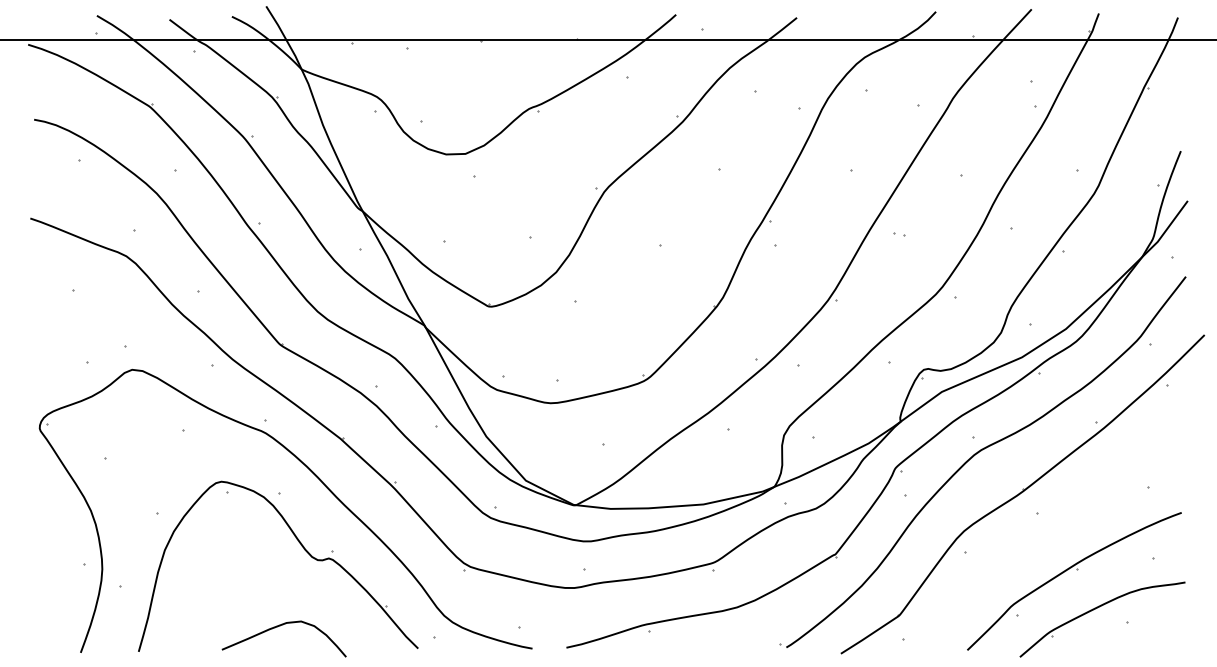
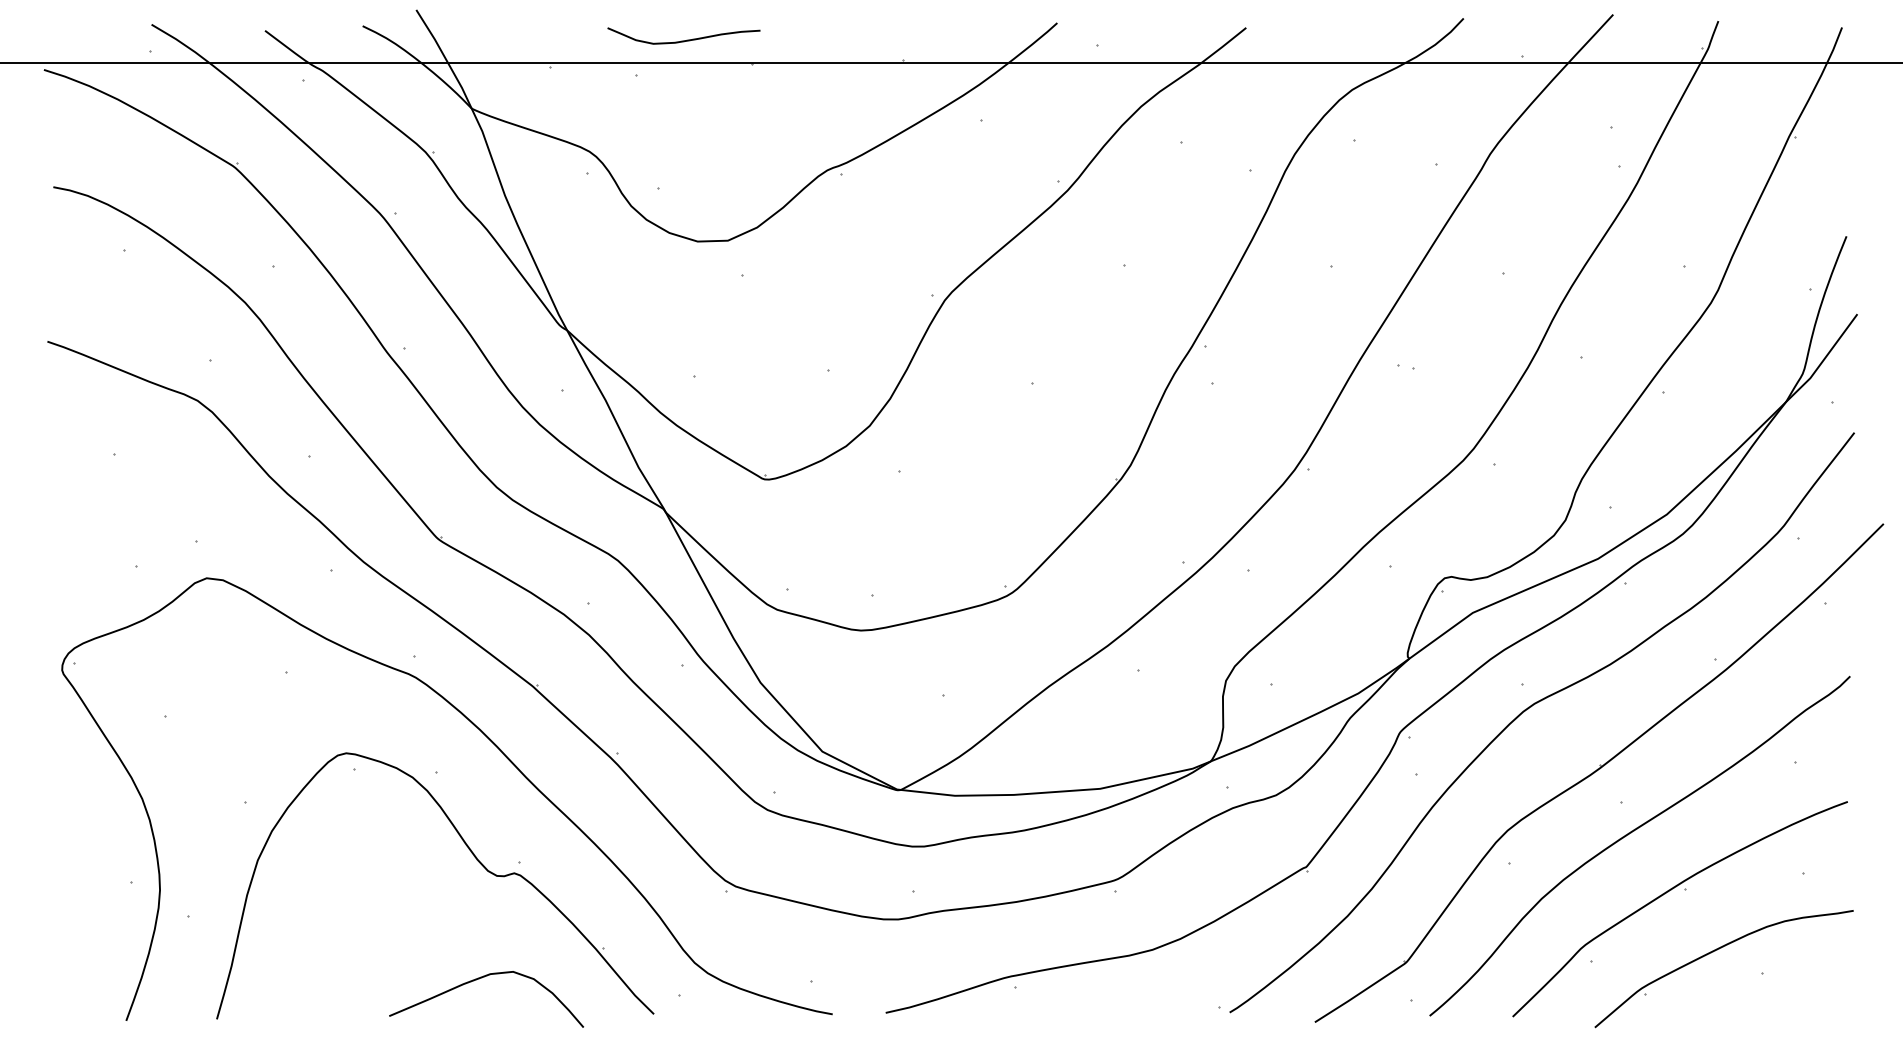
curve: (437, 25) -> (684, 39), added
curve: (1043, 533) -> (1631, 834), added
curve: (280, 626) -> (480, 979), moved

